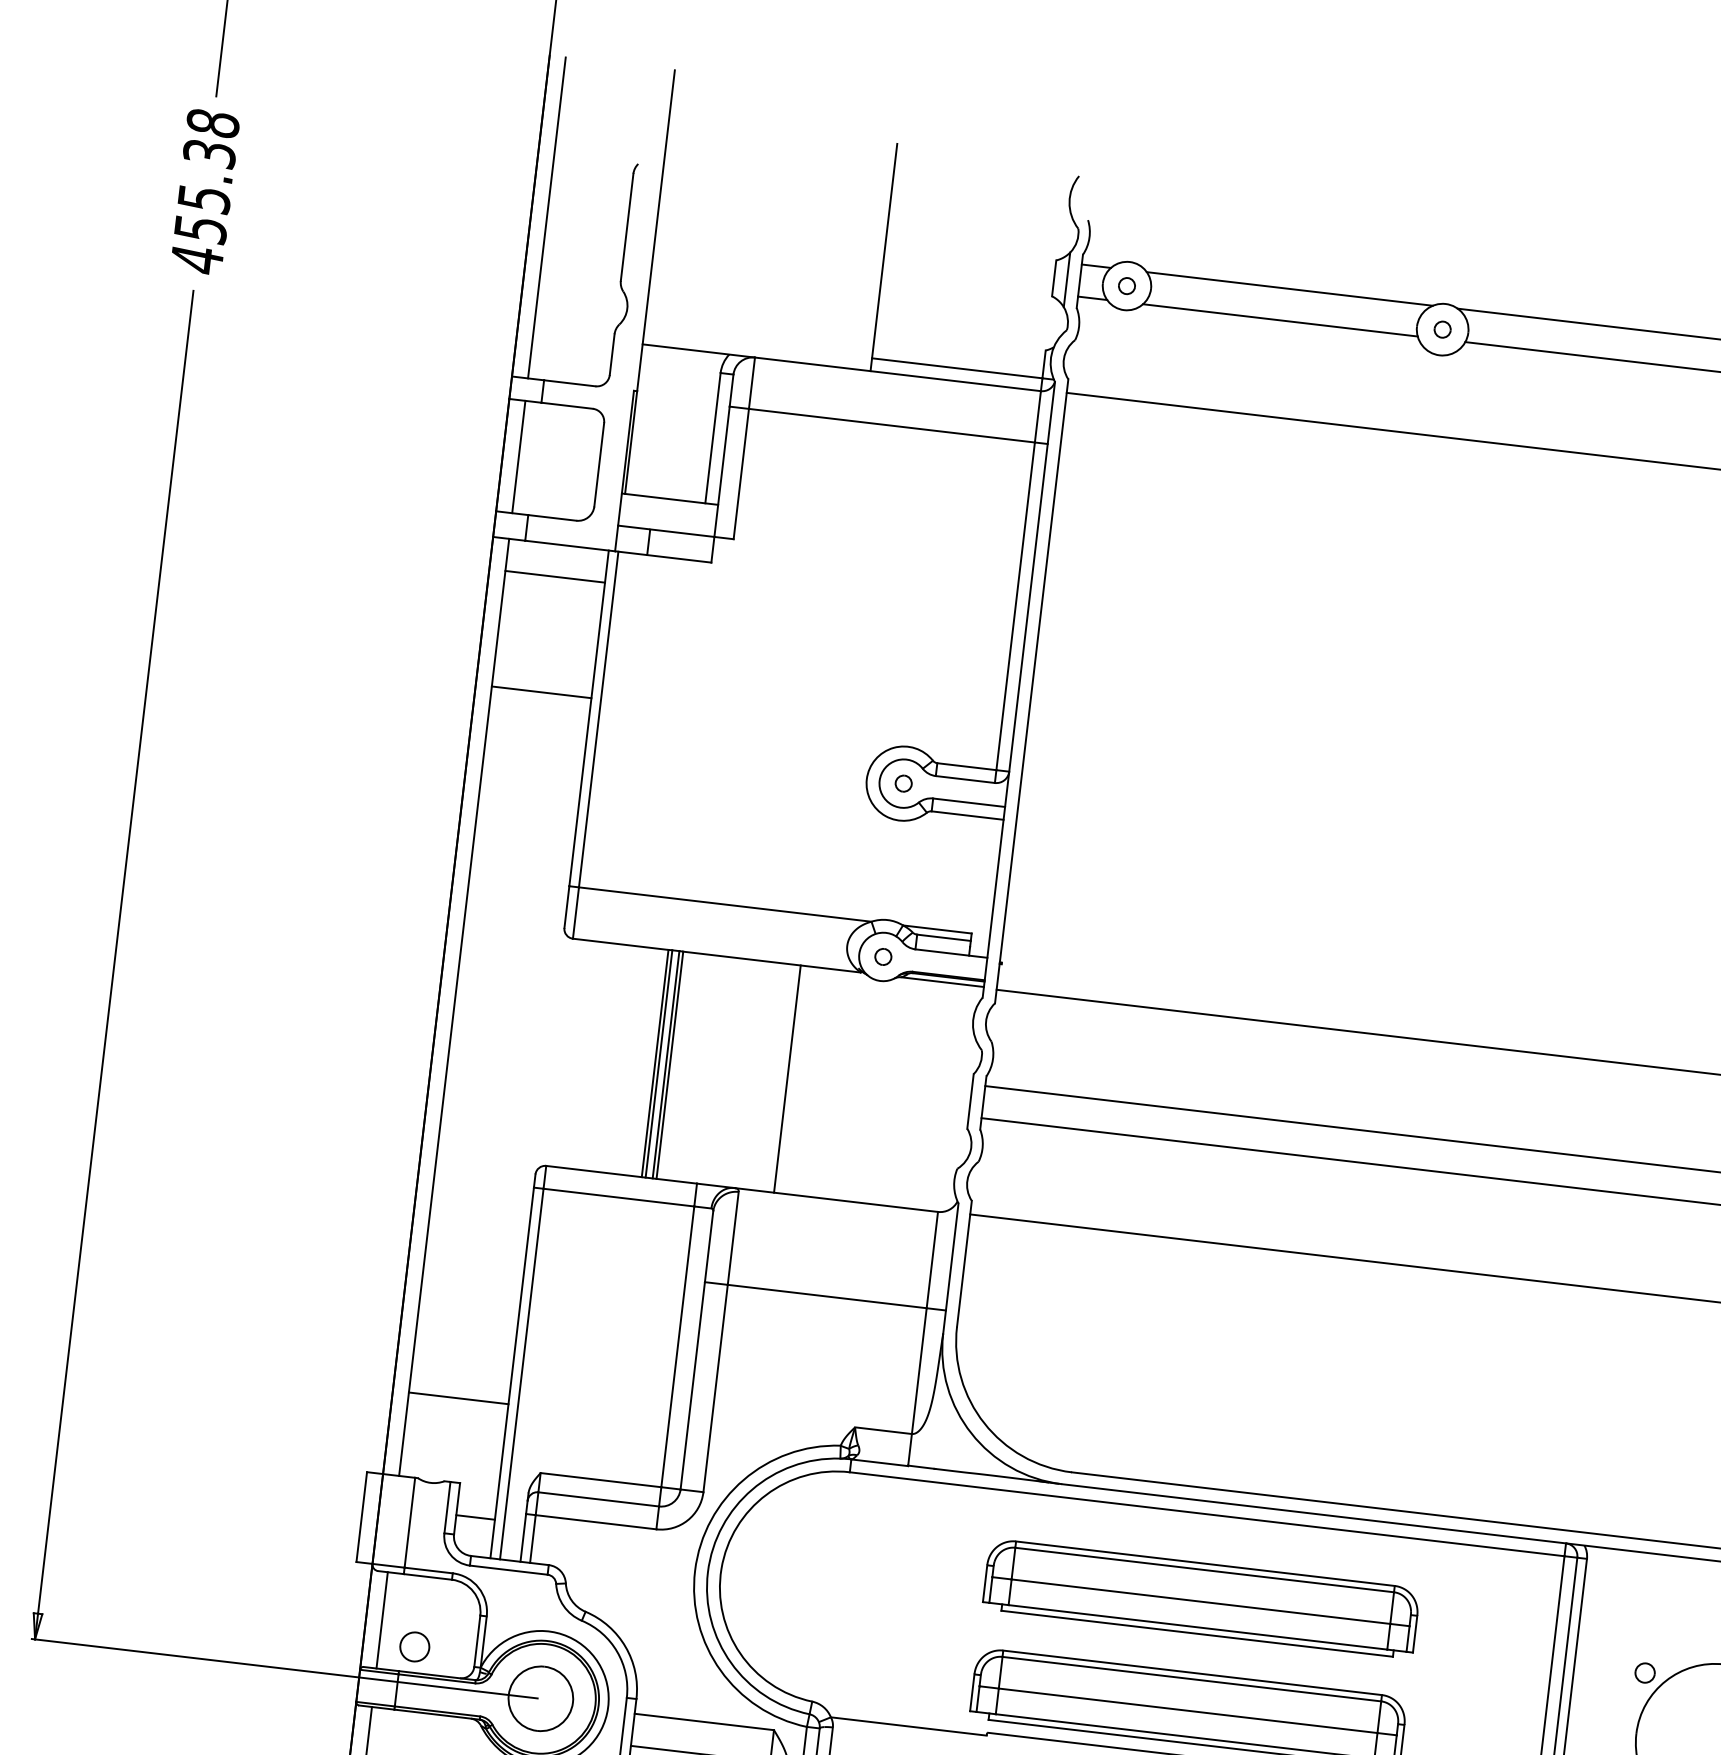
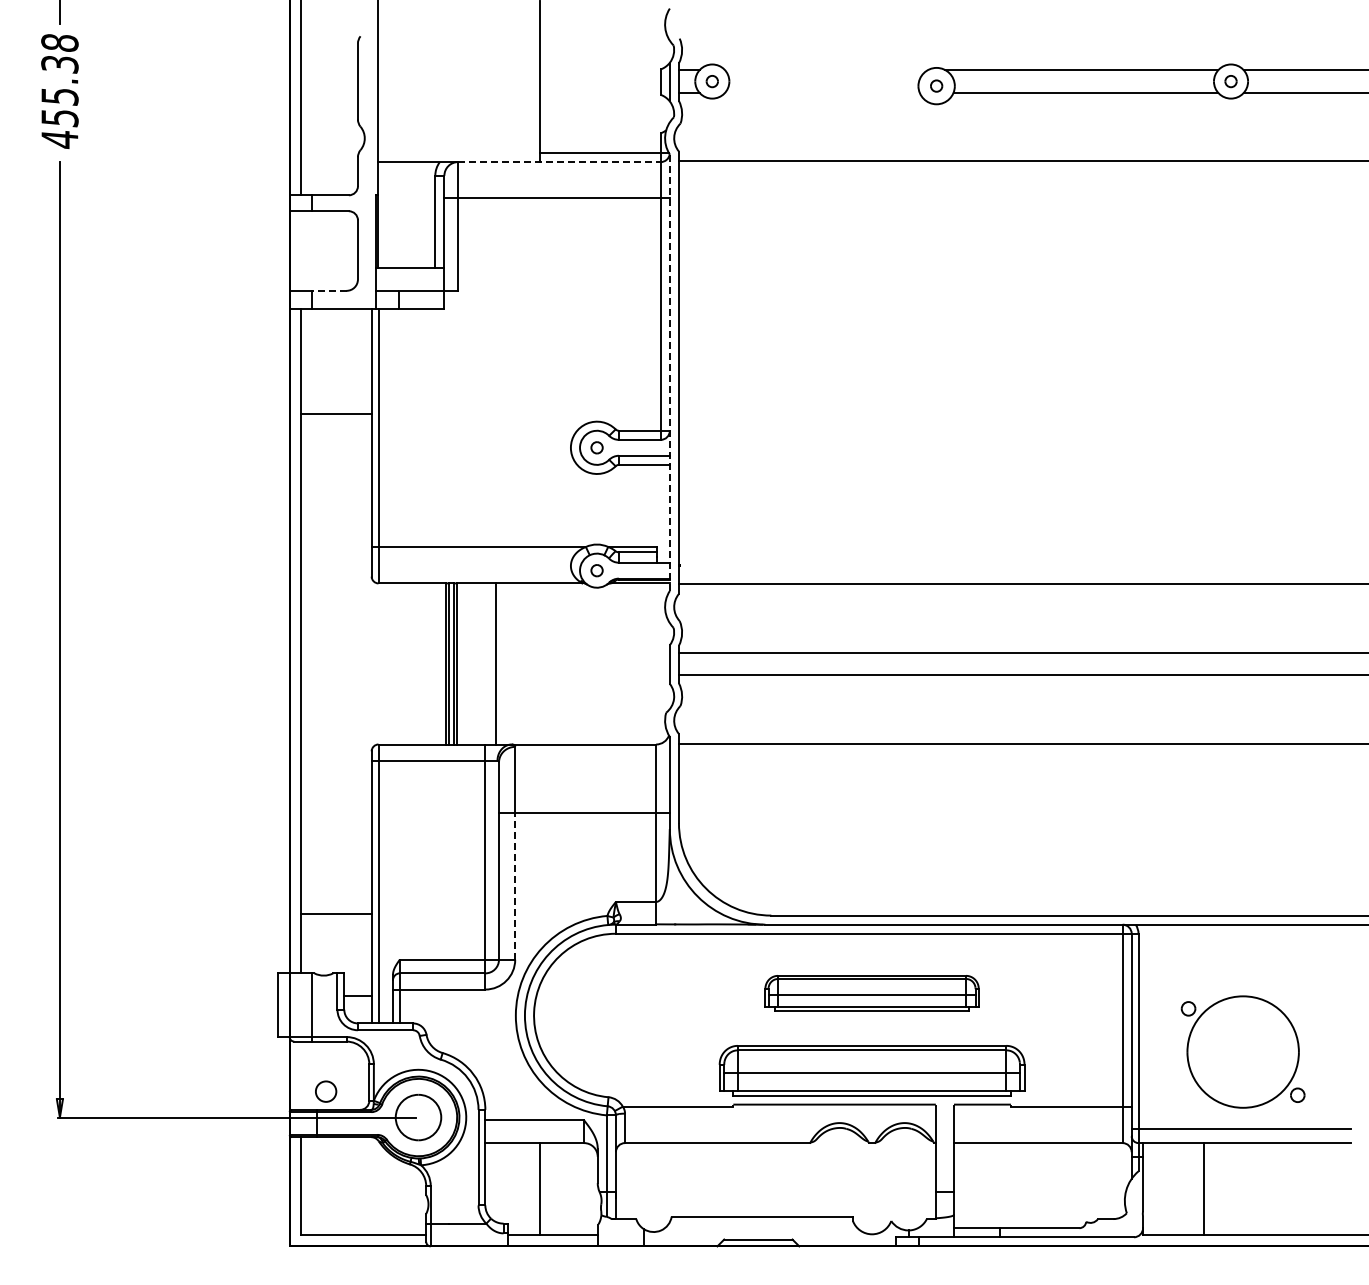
line: (1289, 289) -> (826, 70), removed
line: (1280, 319) -> (822, 92), removed
line: (898, 374) -> (559, 162), solid -> dashed
line: (519, 456) -> (301, 250), removed
line: (552, 517) -> (329, 290), solid -> dashed
line: (555, 576) -> (336, 331), removed
line: (1018, 690) -> (669, 373), solid -> dashed
line: (786, 1078) -> (495, 663), moved
line: (716, 1387) -> (515, 885), solid -> dashed
part: (1200, 1597) -> (871, 992), size x0.7
line: (382, 1620) -> (301, 1075), removed

